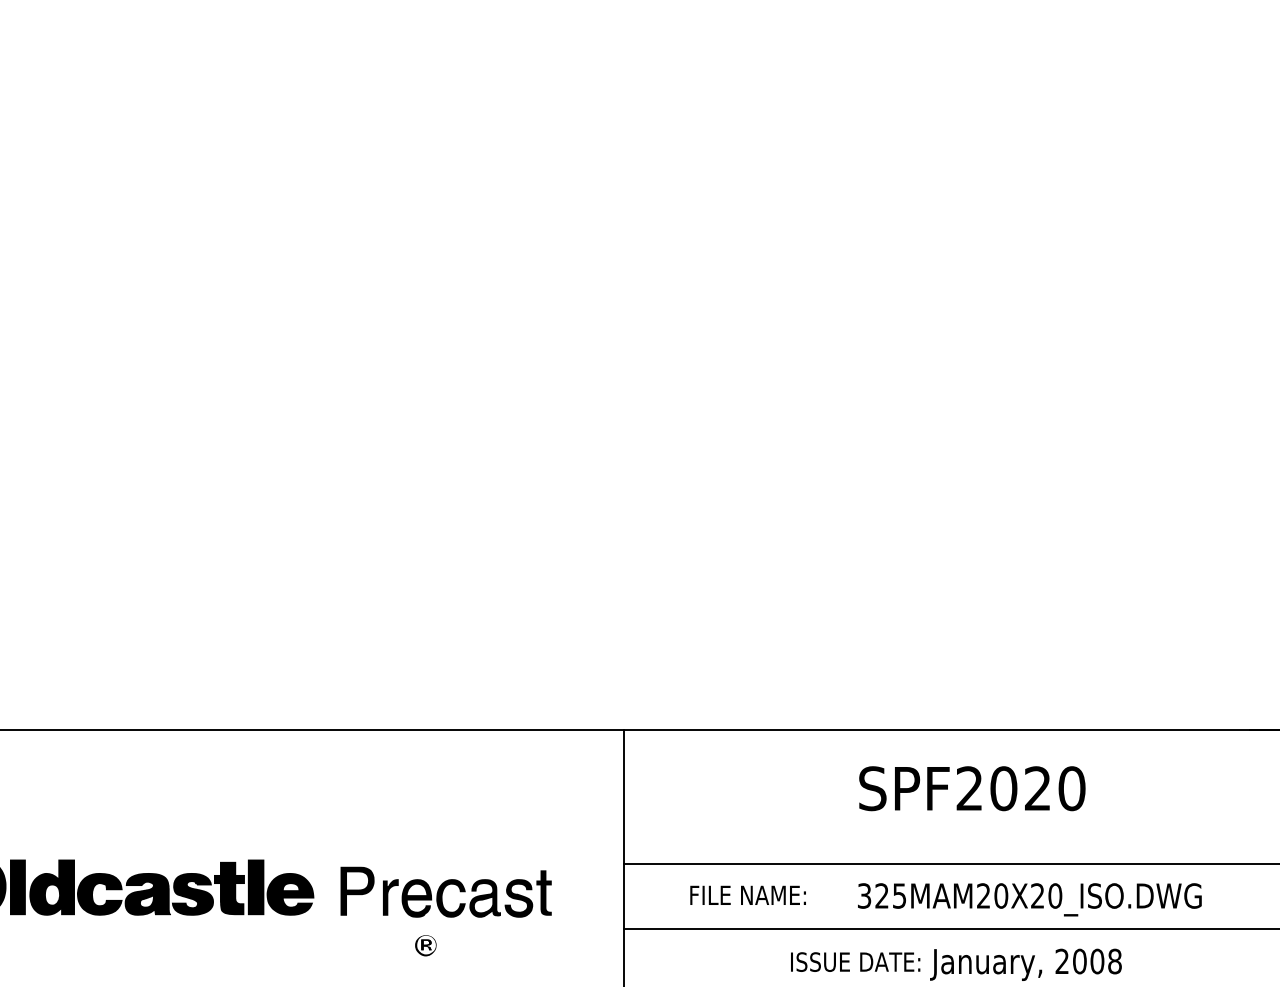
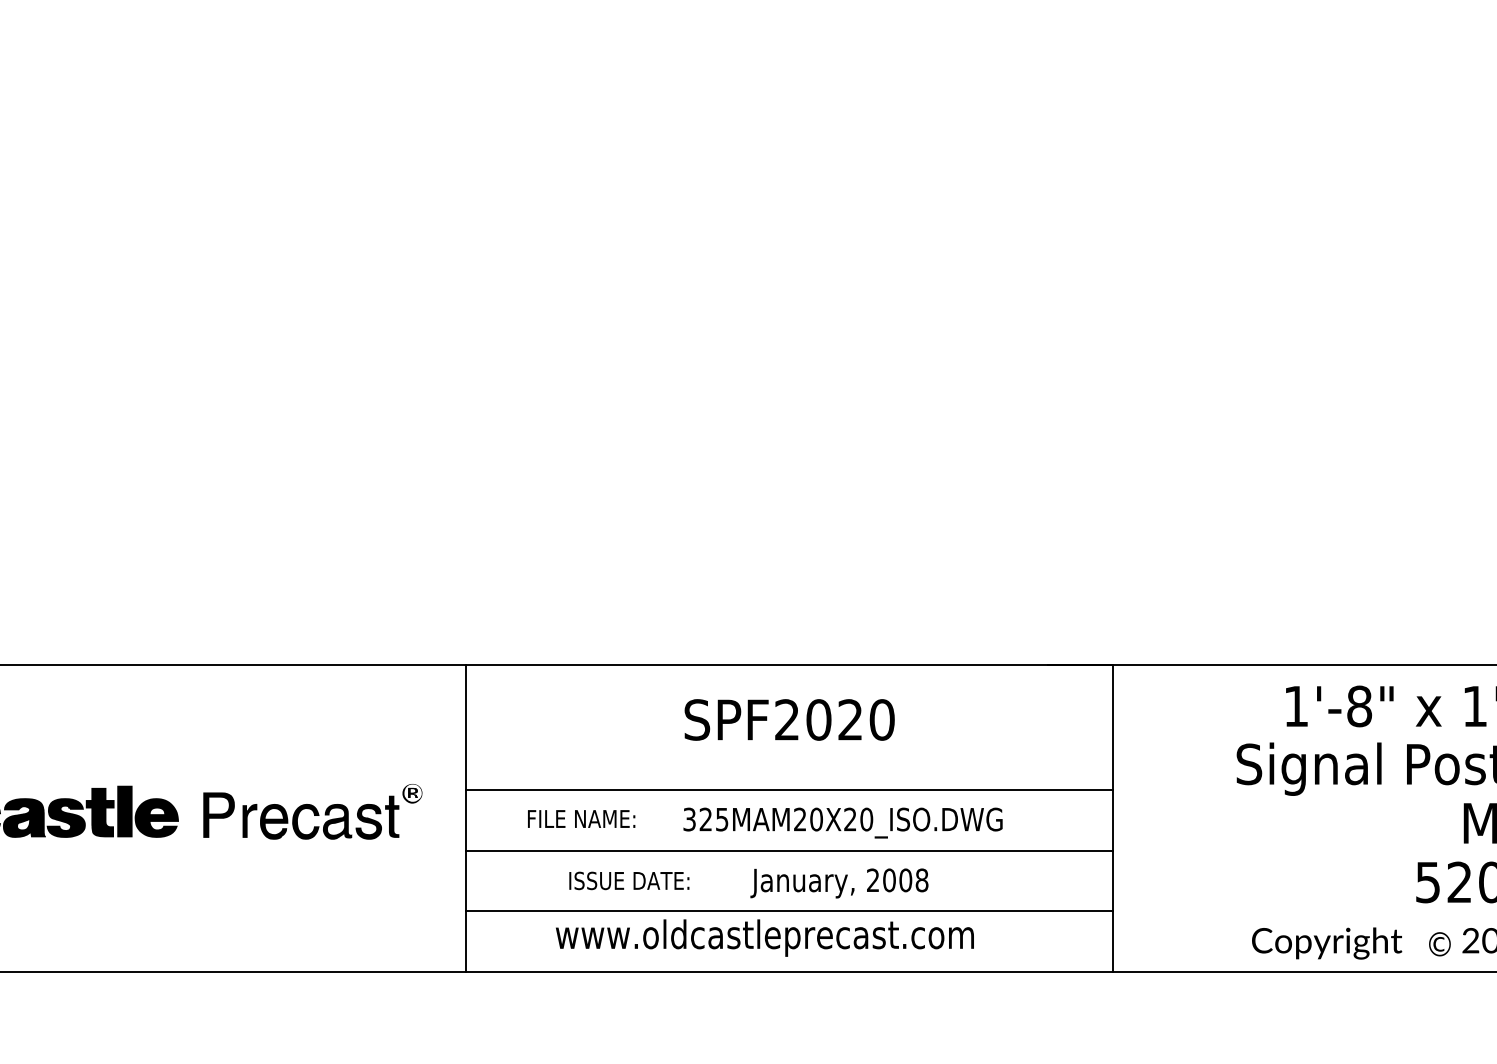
part: (425, 945) -> (412, 793), moved
text: (855, 961) -> (629, 880), moved

